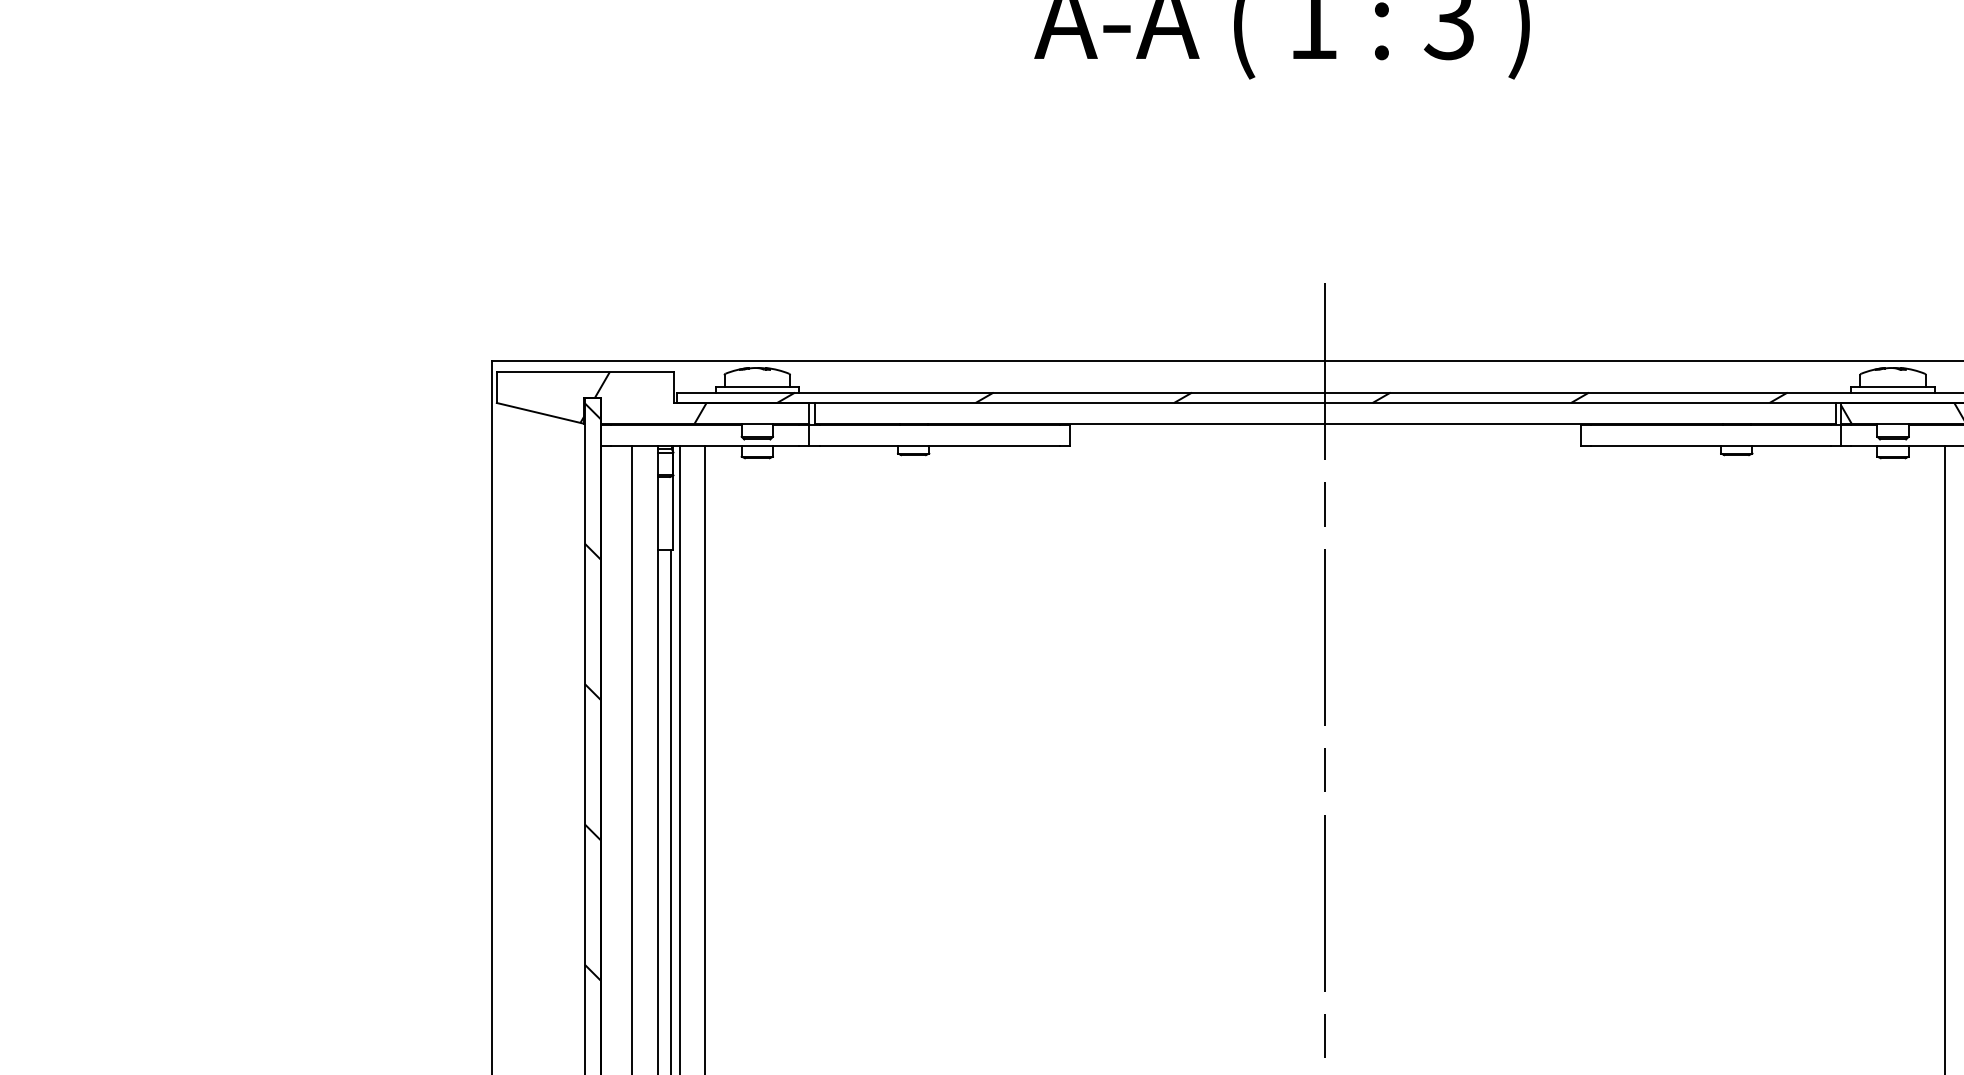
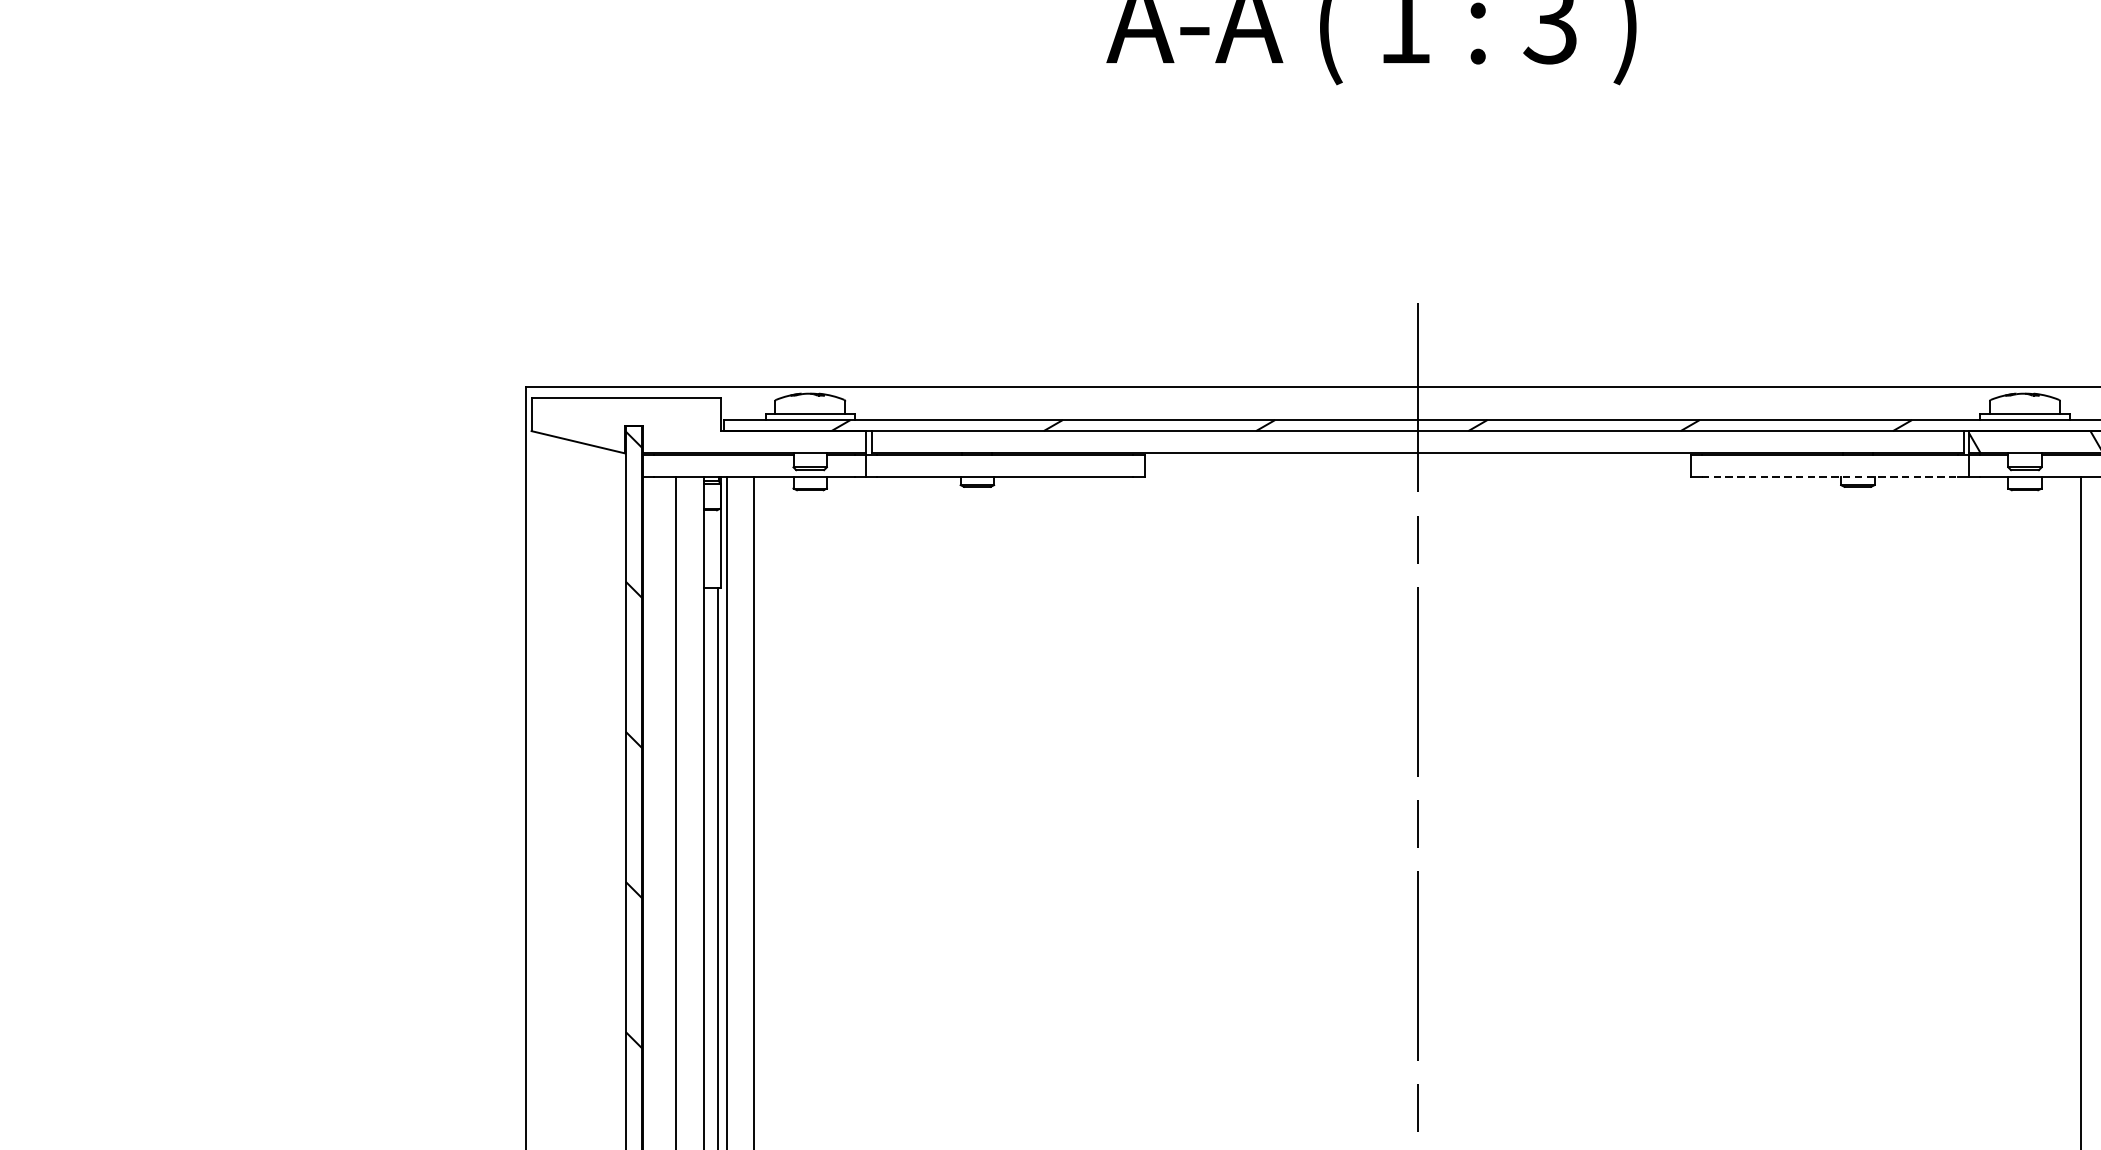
hatch: (694, 397) -> (742, 425), removed
line: (1710, 445) -> (1829, 476), solid -> dashed

